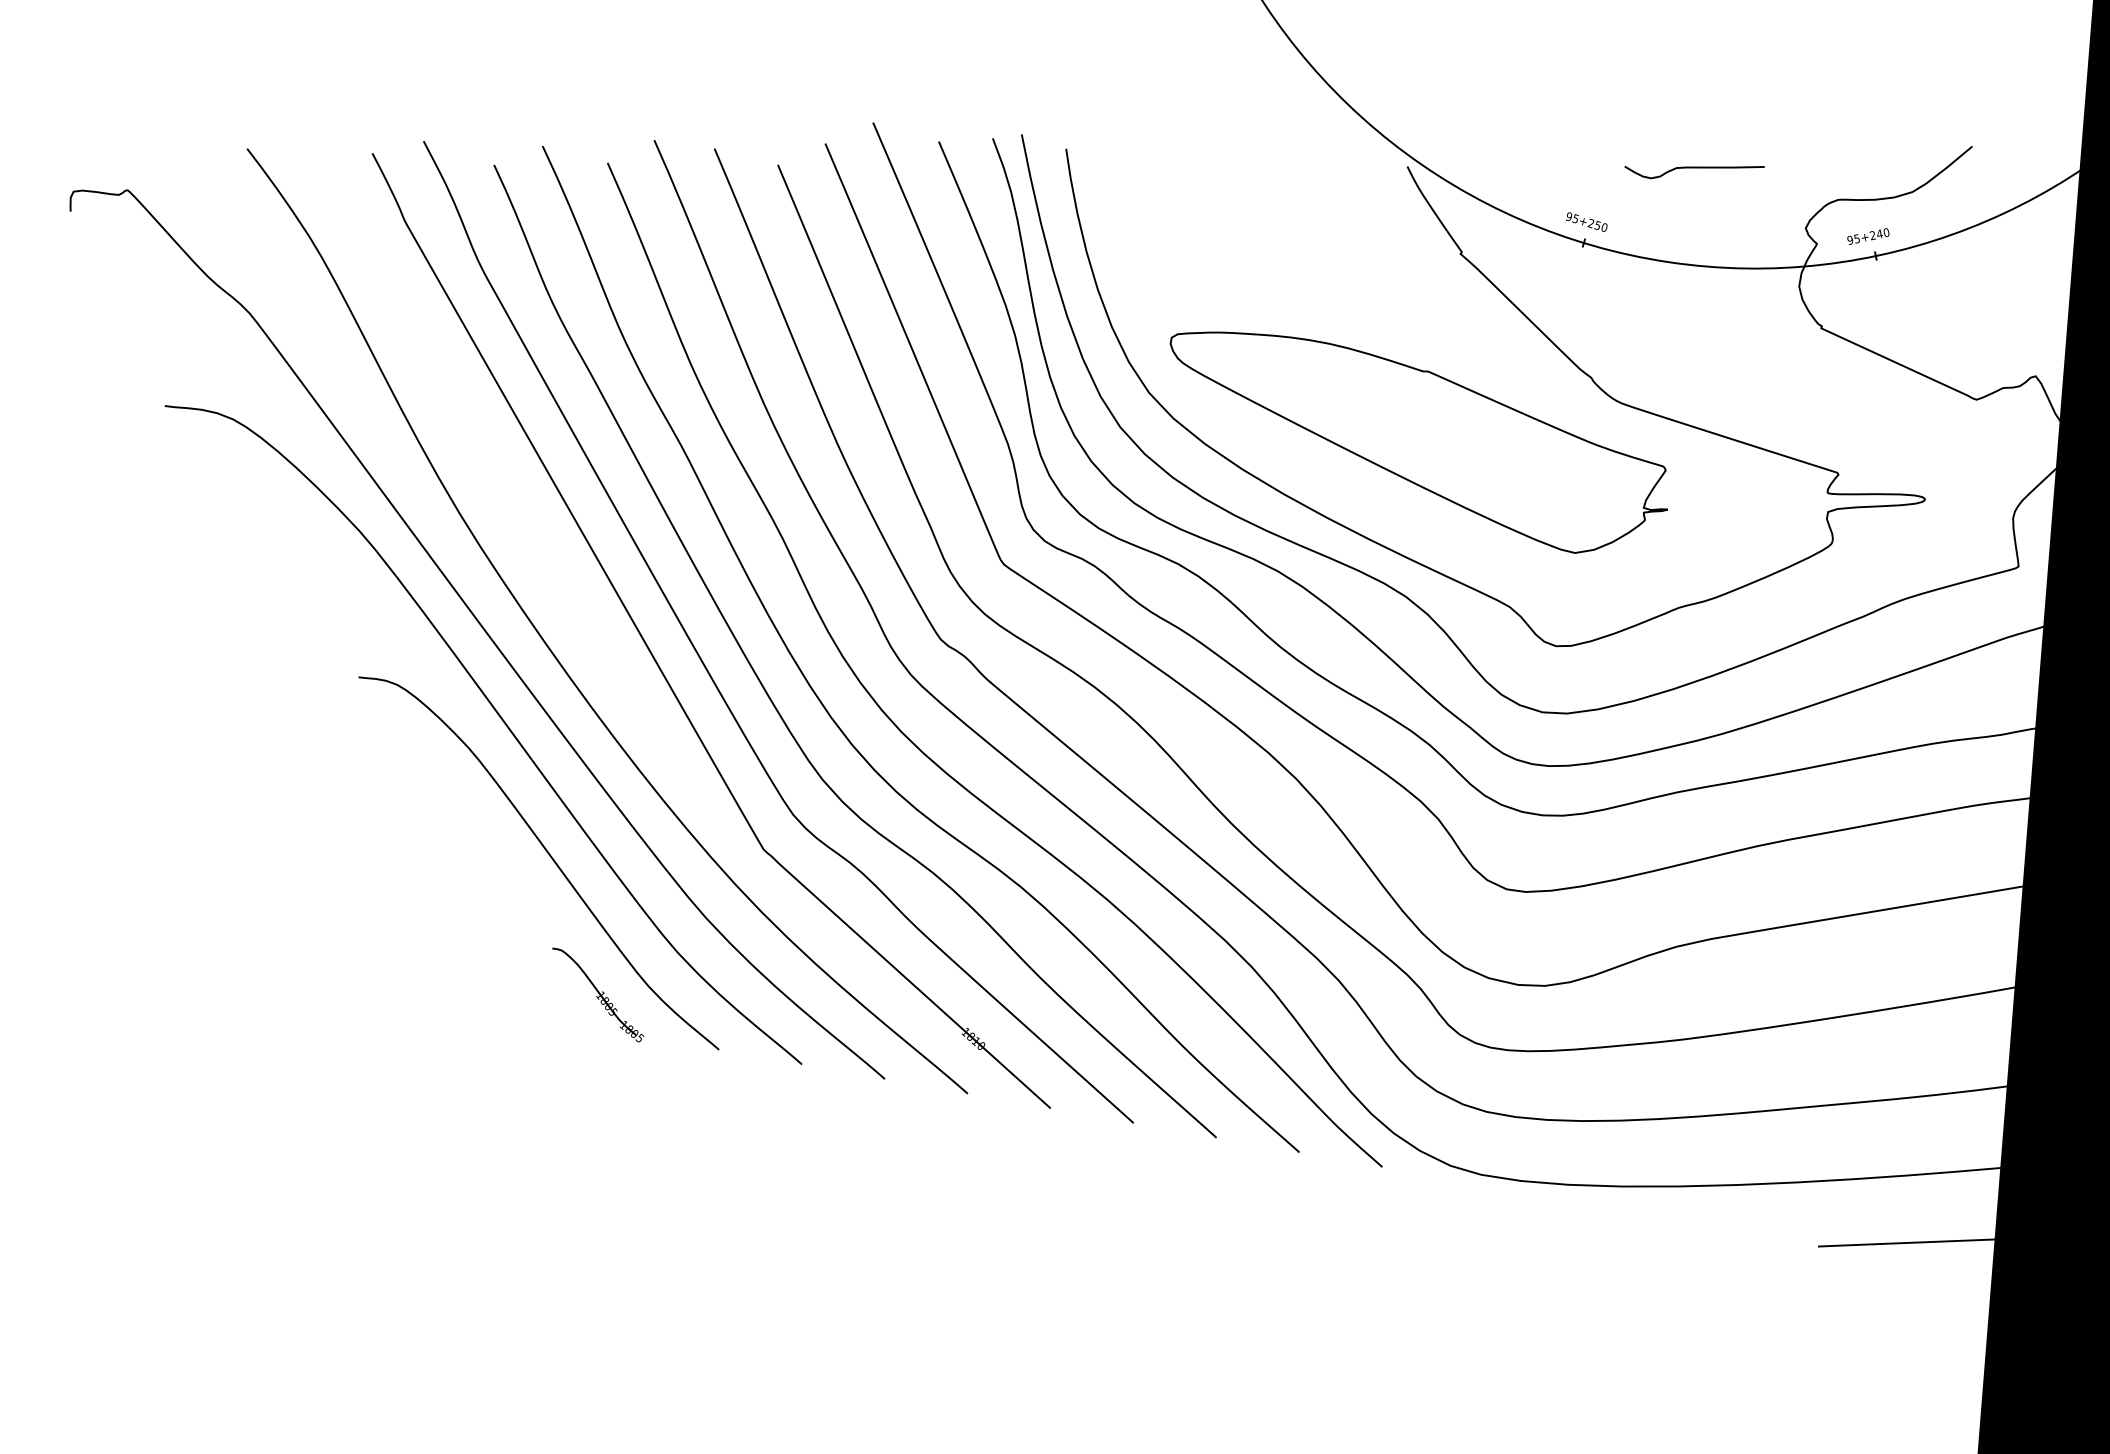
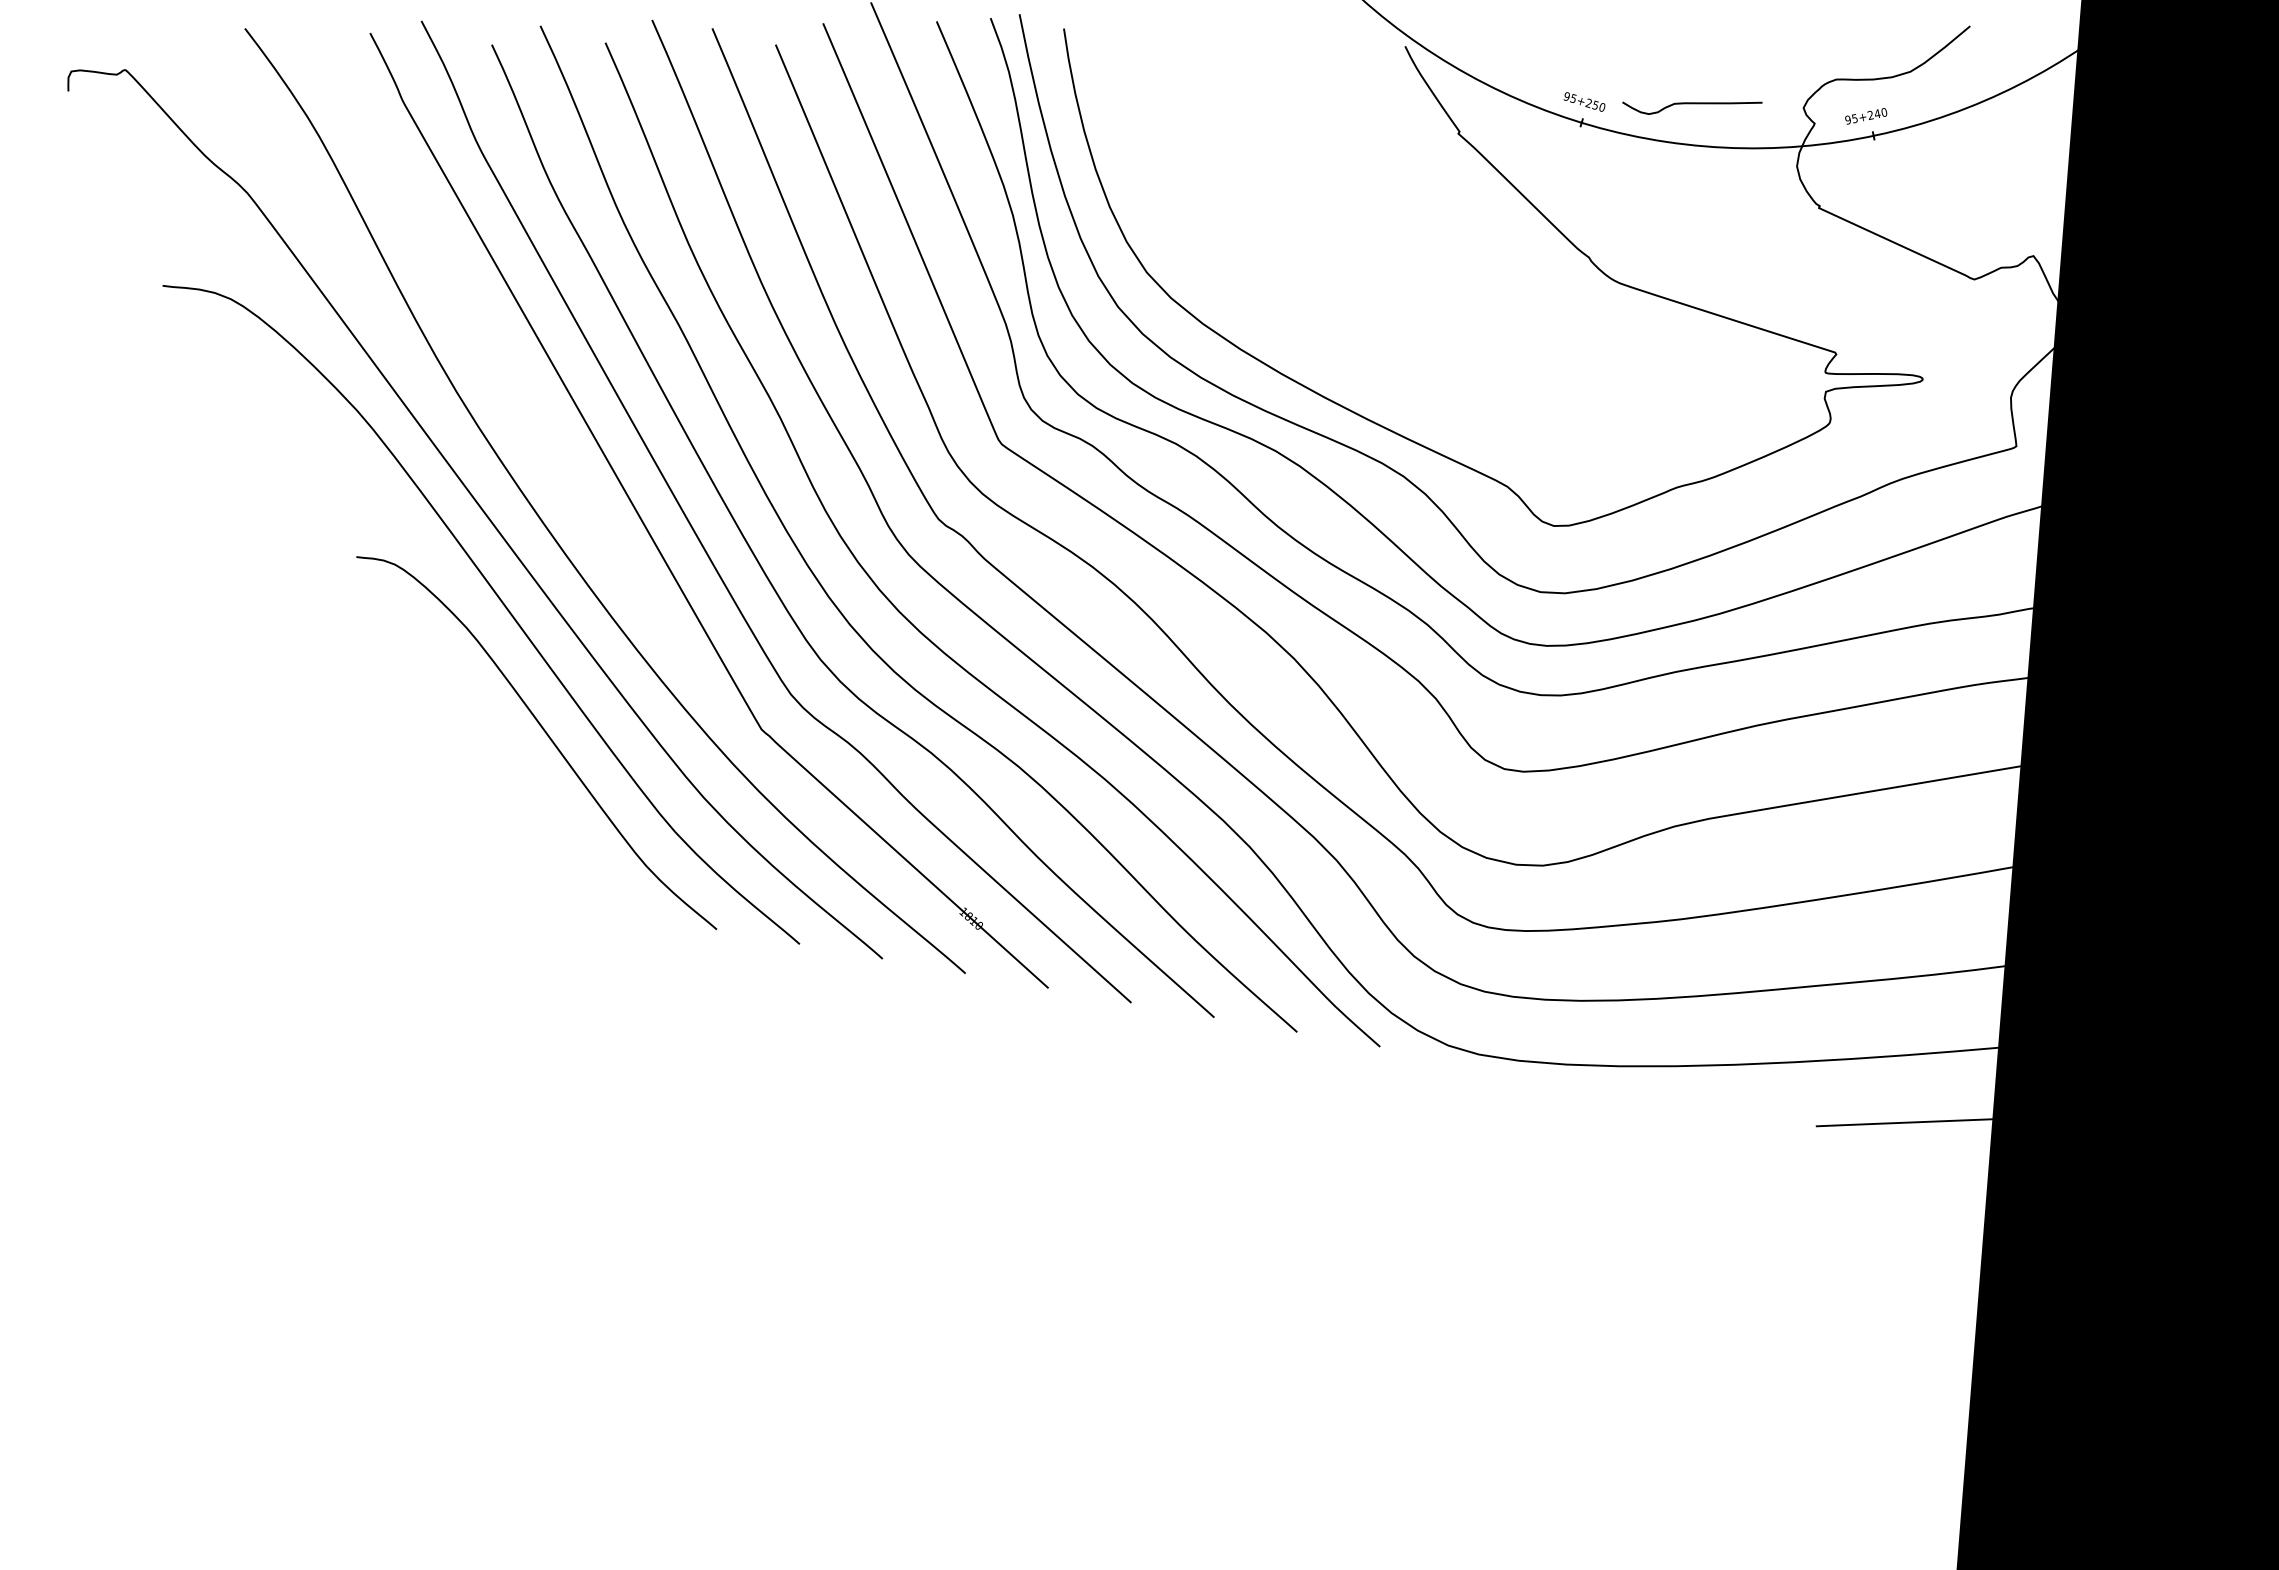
curve: (1694, 168) -> (1692, 104), moved
part: (1418, 442) -> (1416, 322), removed
part: (597, 994) -> (595, 874), removed

